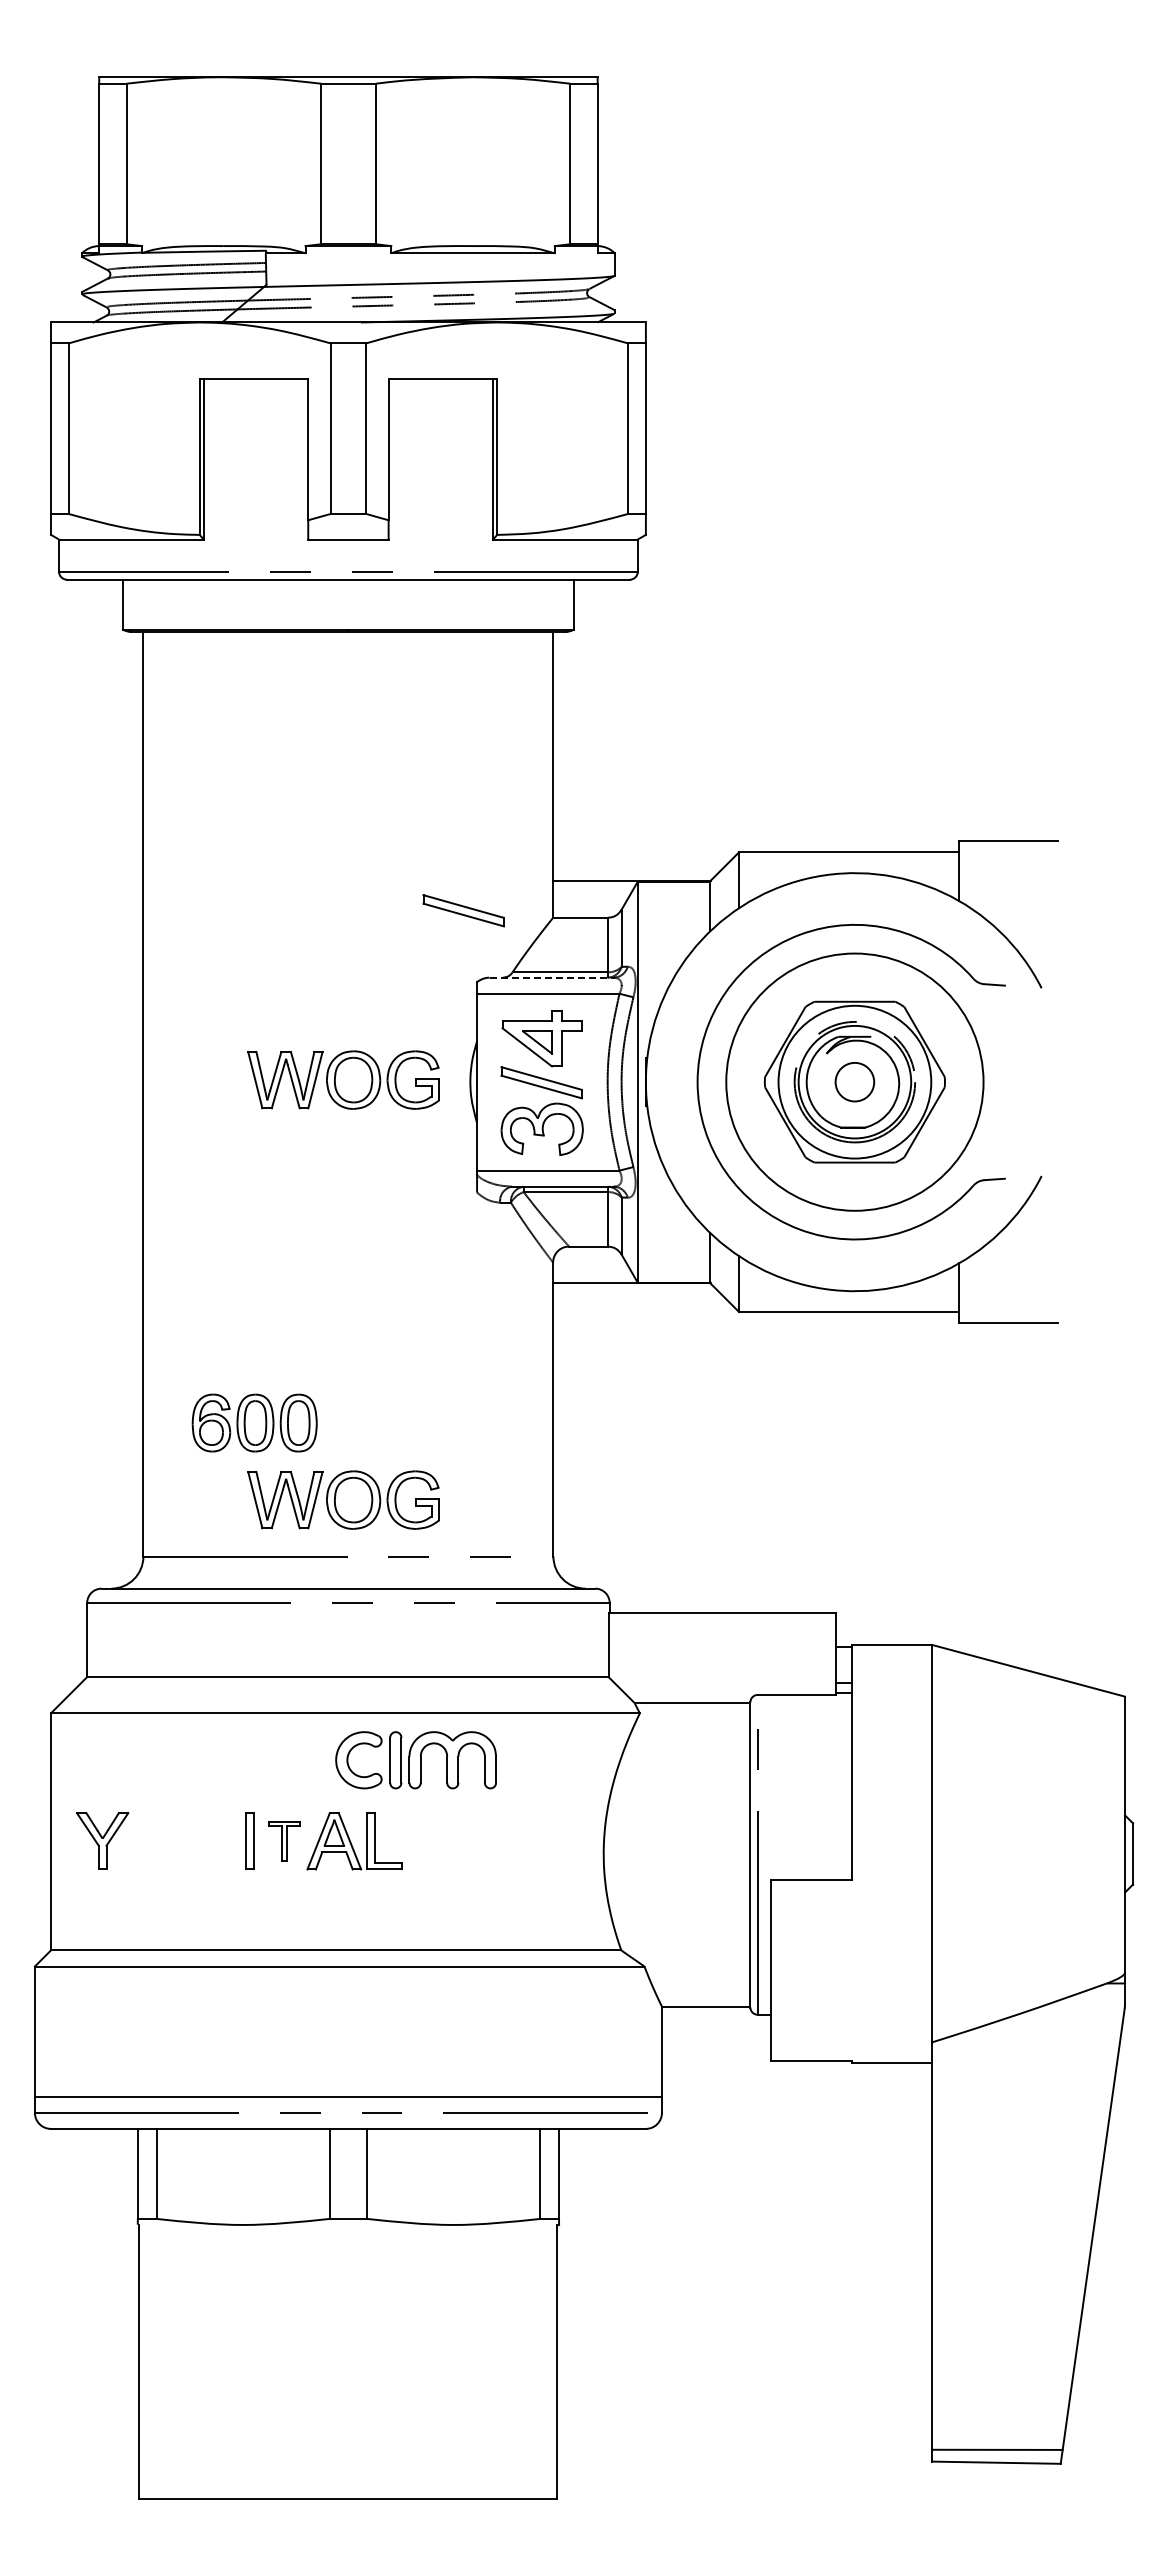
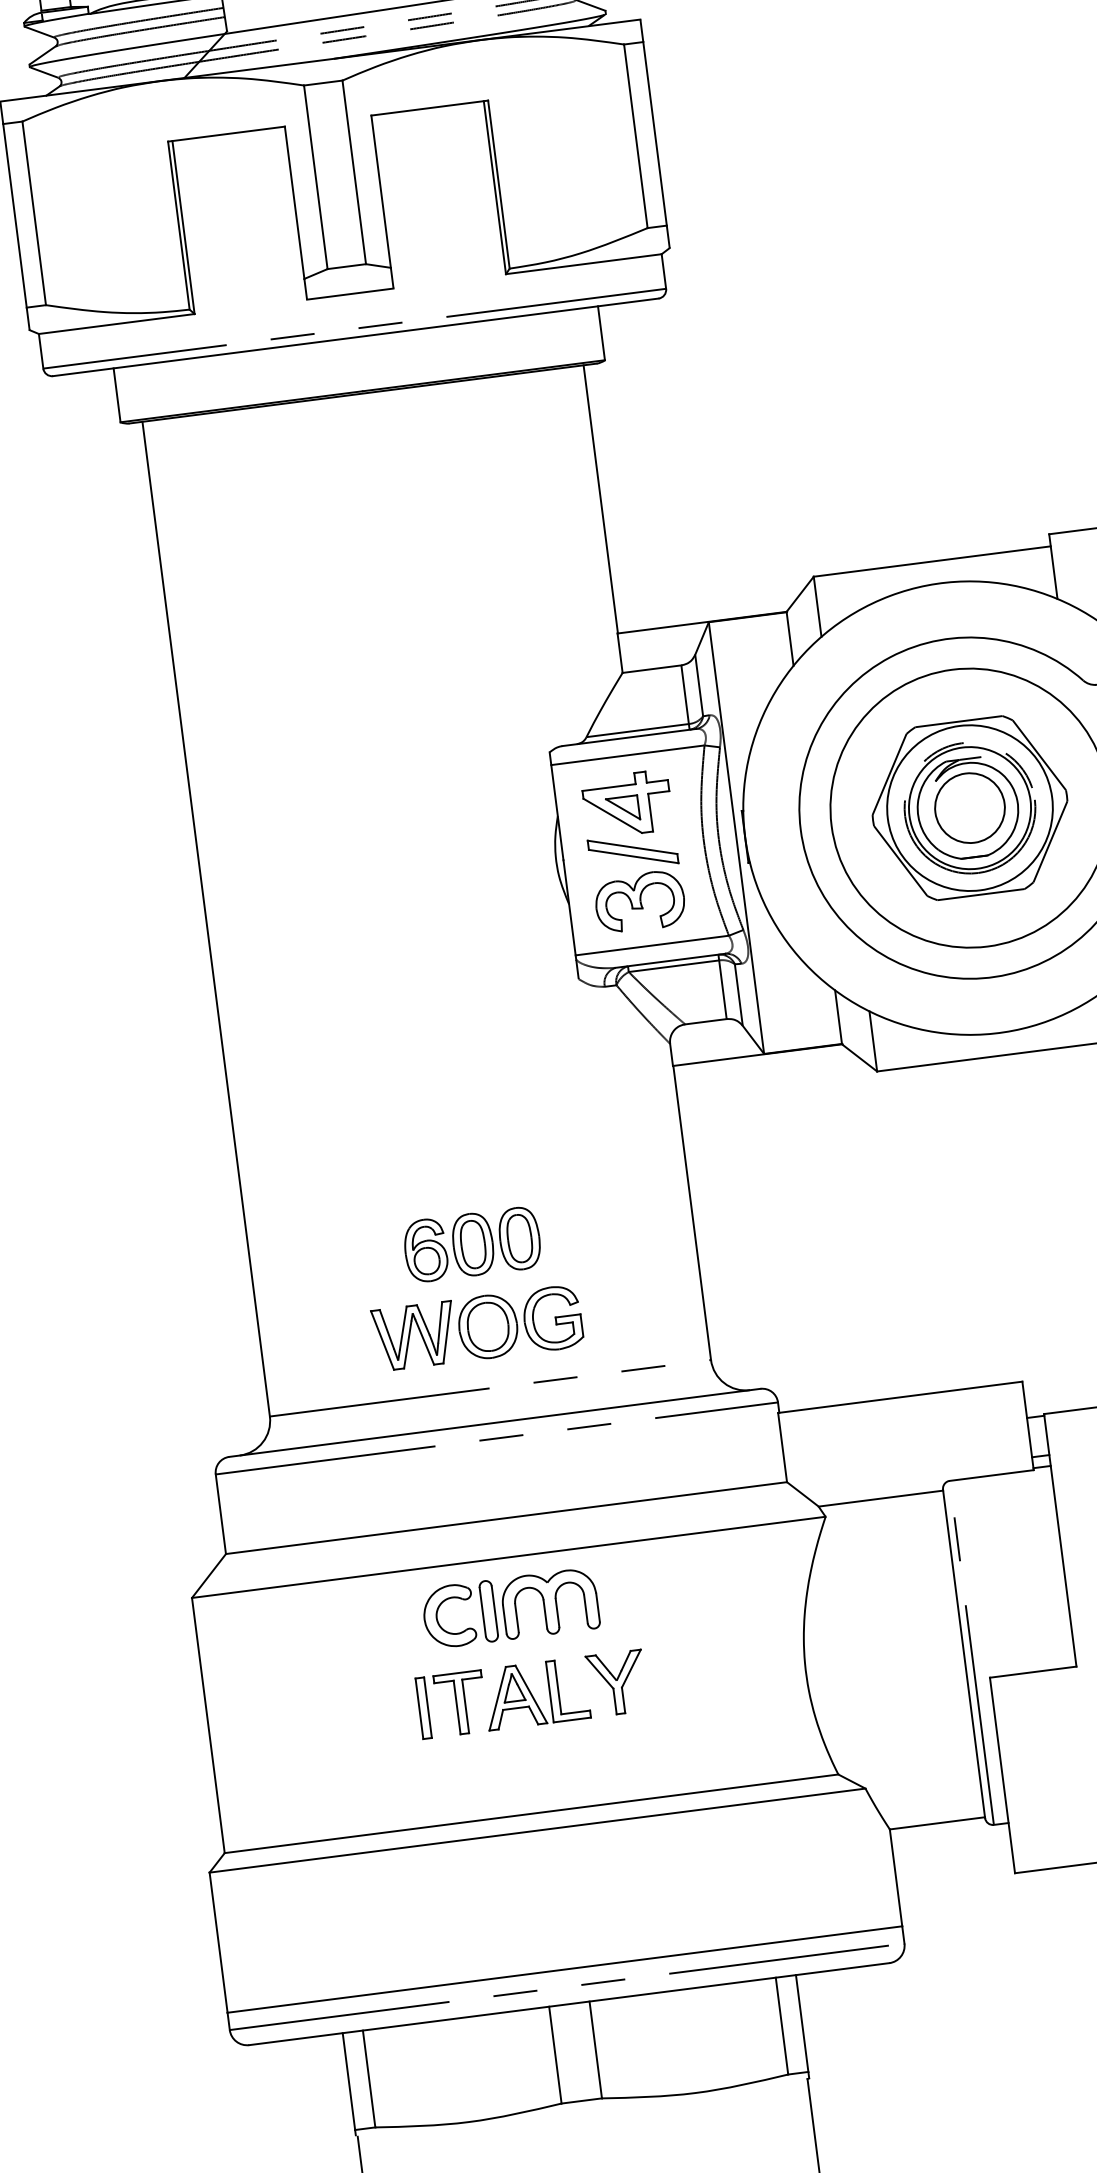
part: (463, 910) -> (525, 677), removed
line: (552, 977) -> (630, 737), dashed -> solid
part: (343, 1079) -> (419, 875), removed
circle: (854, 1082) -> (969, 808), size x1.67
part: (254, 1422) -> (472, 1244), moved
part: (415, 1760) -> (510, 1608), moved
part: (102, 1840) -> (616, 1682), moved
part: (284, 1840) -> (460, 1702), size x1.43

